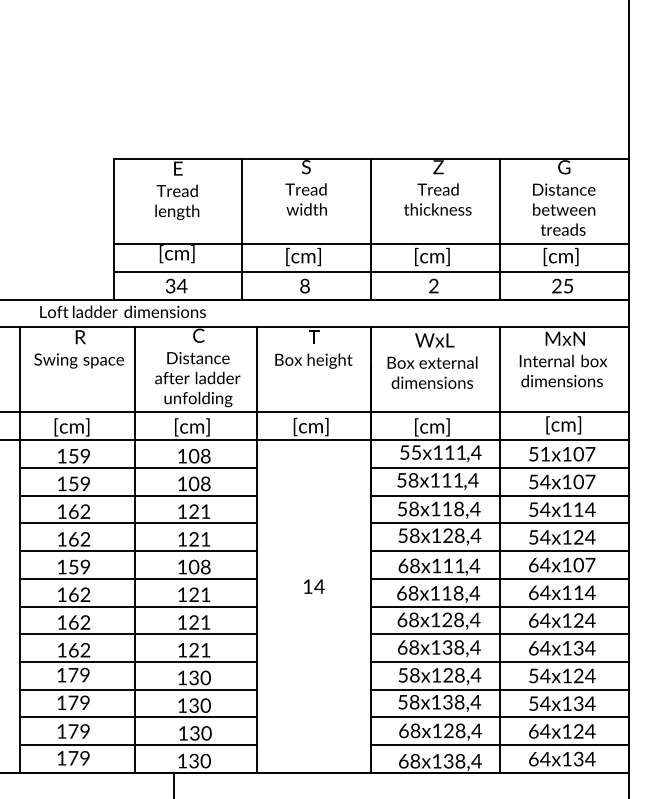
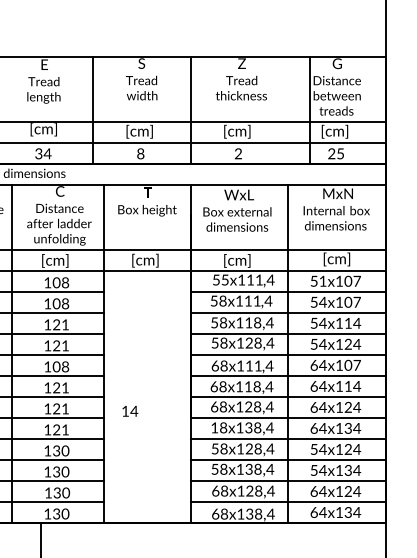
line: (499, 228) -> (309, 110), moved
text: (314, 586) -> (130, 411), moved
text: (402, 647) -> (214, 427), 68x138,4 -> 18x138,4

